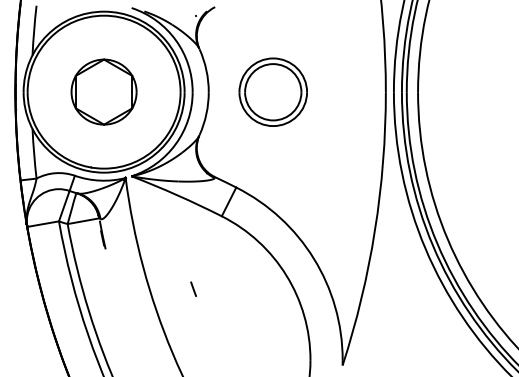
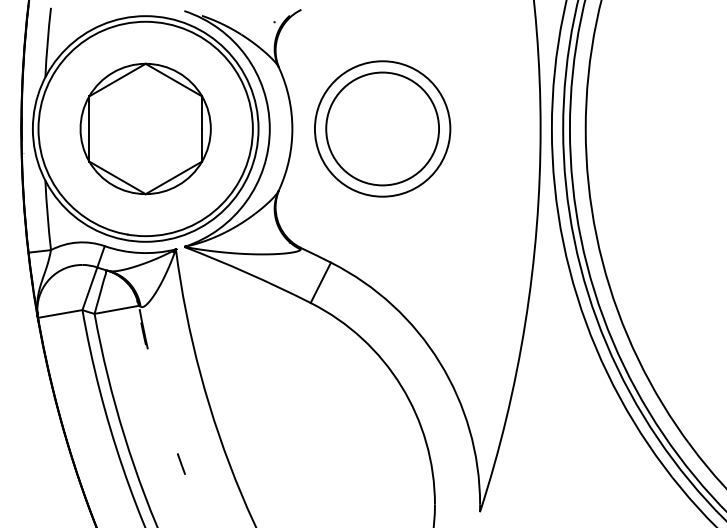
part: (103, 91) -> (144, 128), size x1.43
part: (273, 92) -> (383, 129), size x1.43
line: (193, 288) -> (181, 463), moved

